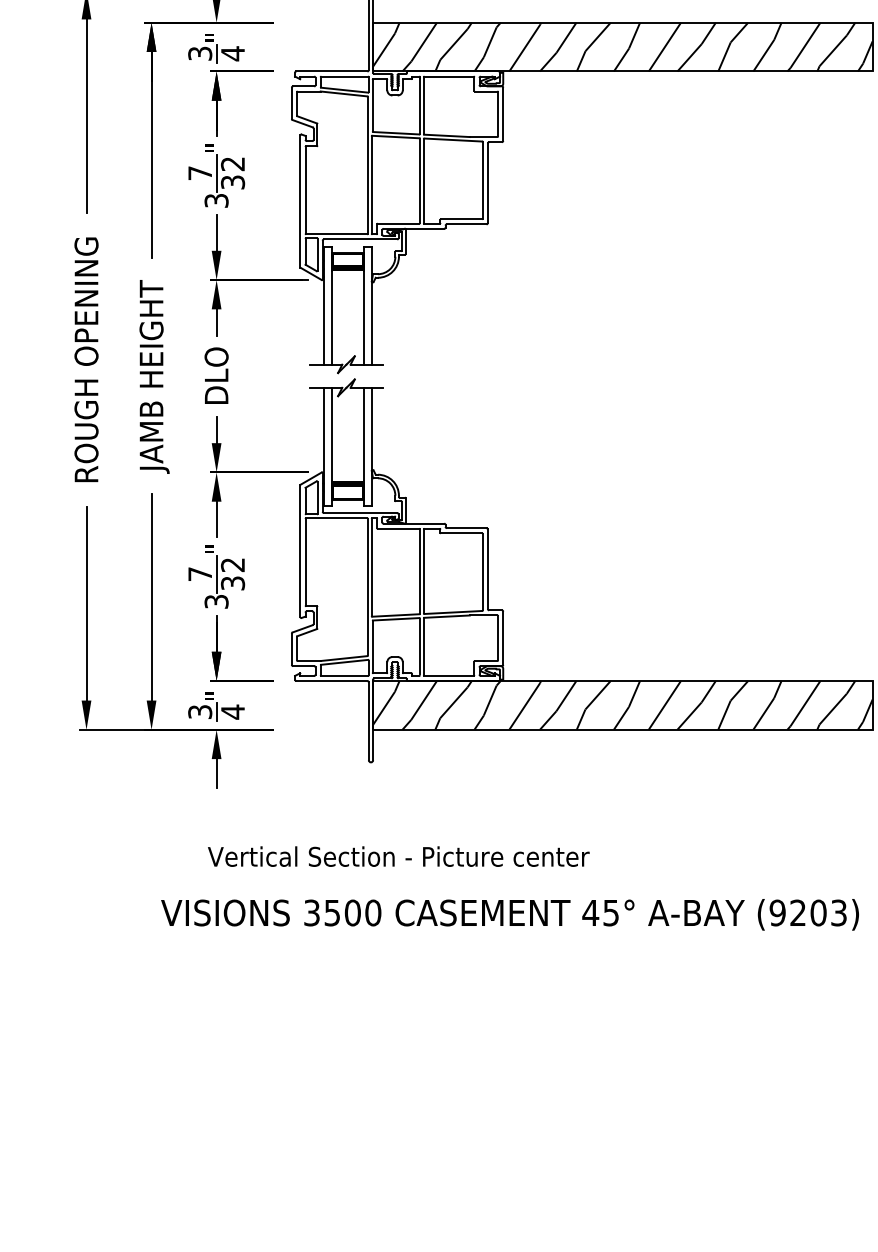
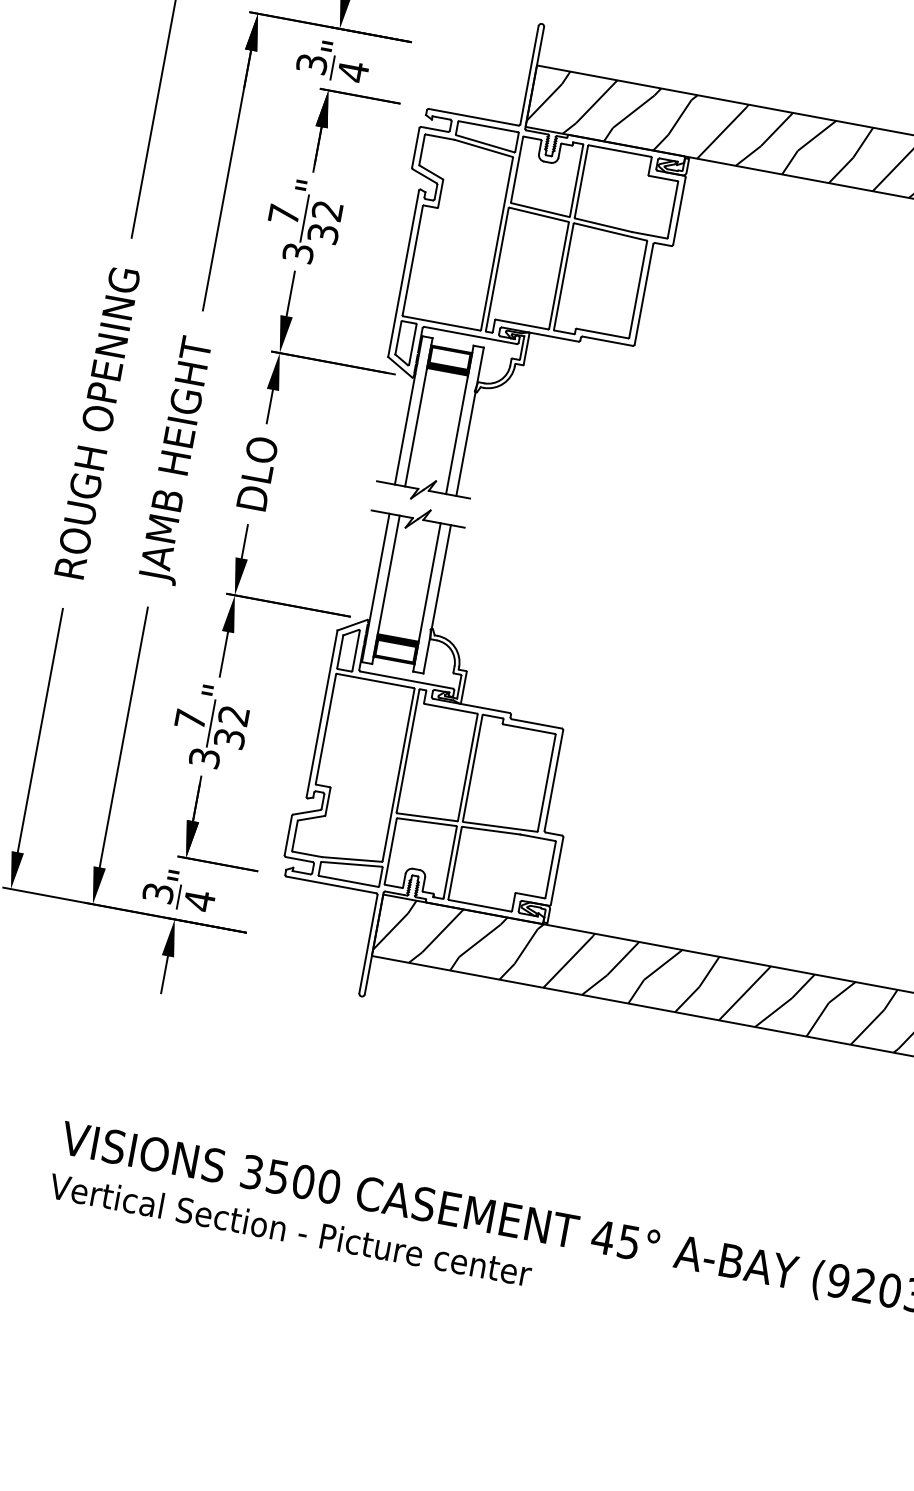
text: (398, 856) -> (290, 1229), moved

